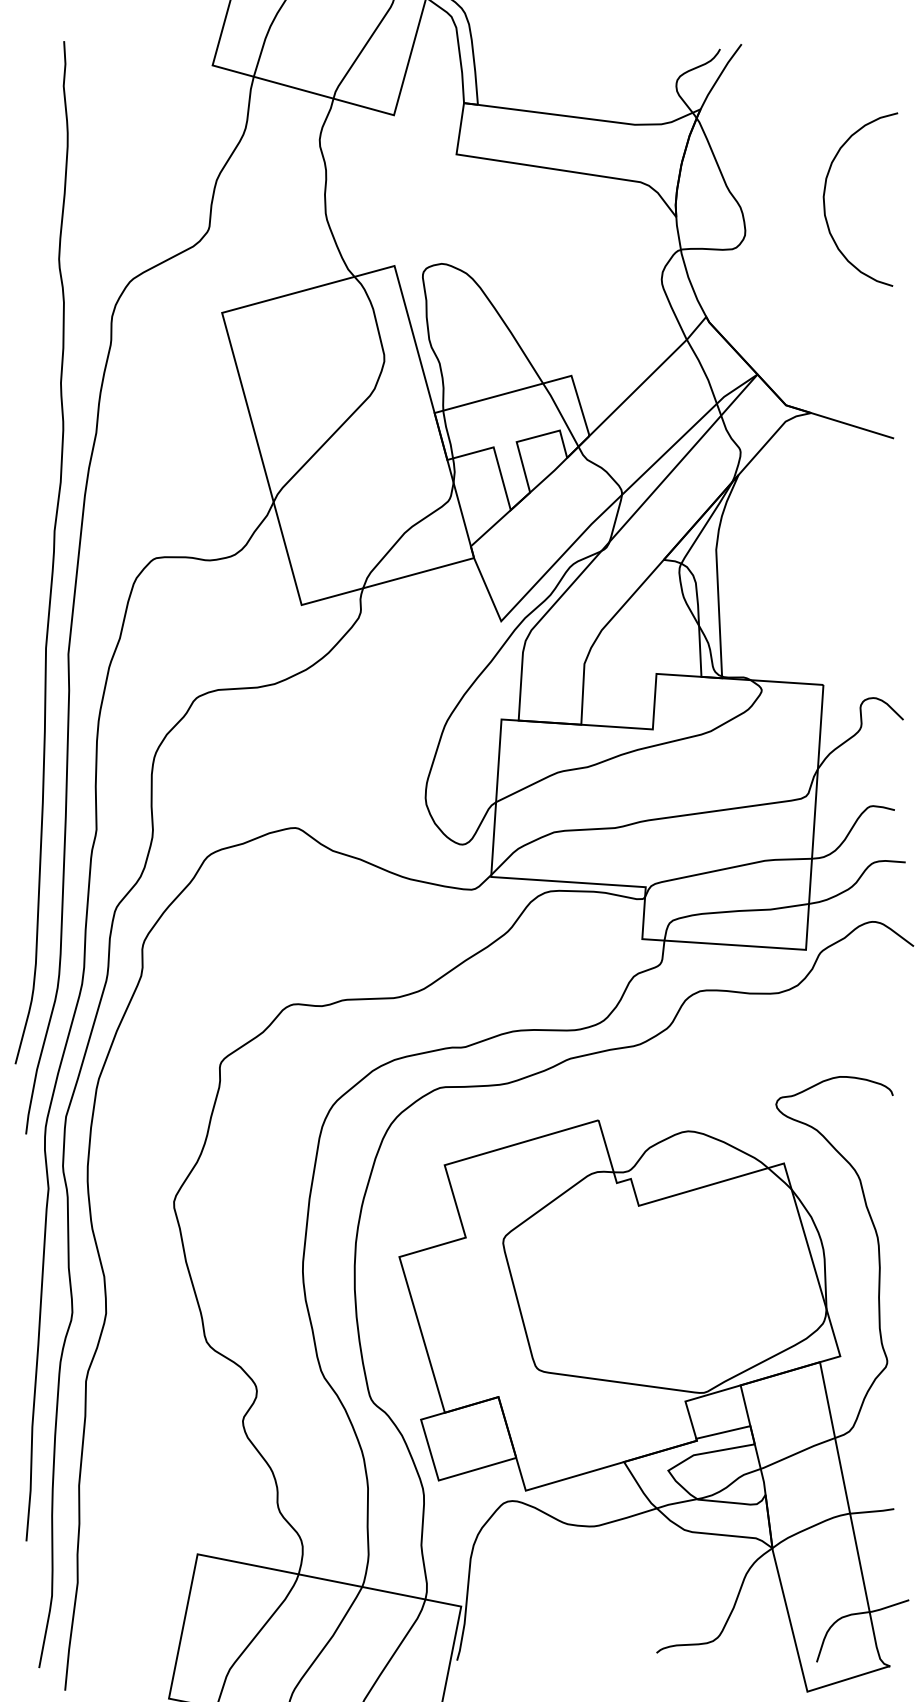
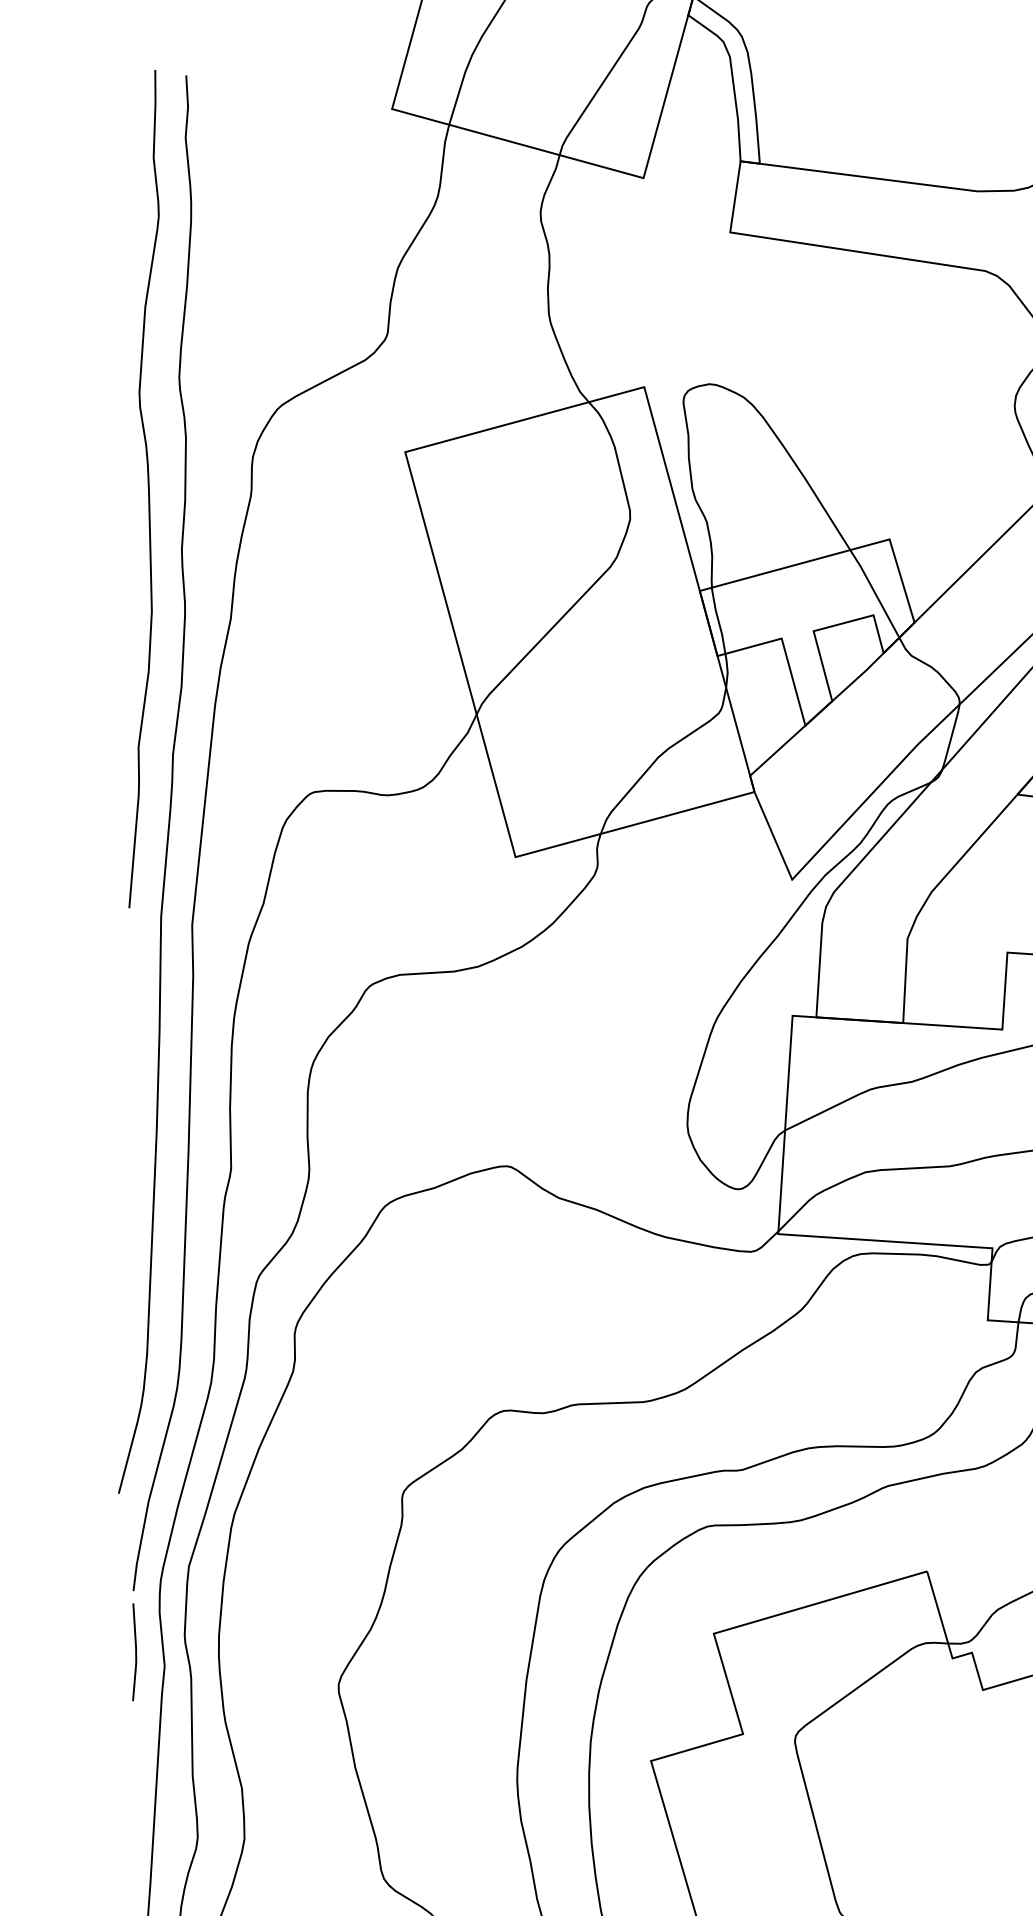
curve: (36, 339) -> (147, 489), added
line: (27, 1178) -> (135, 1652), added

